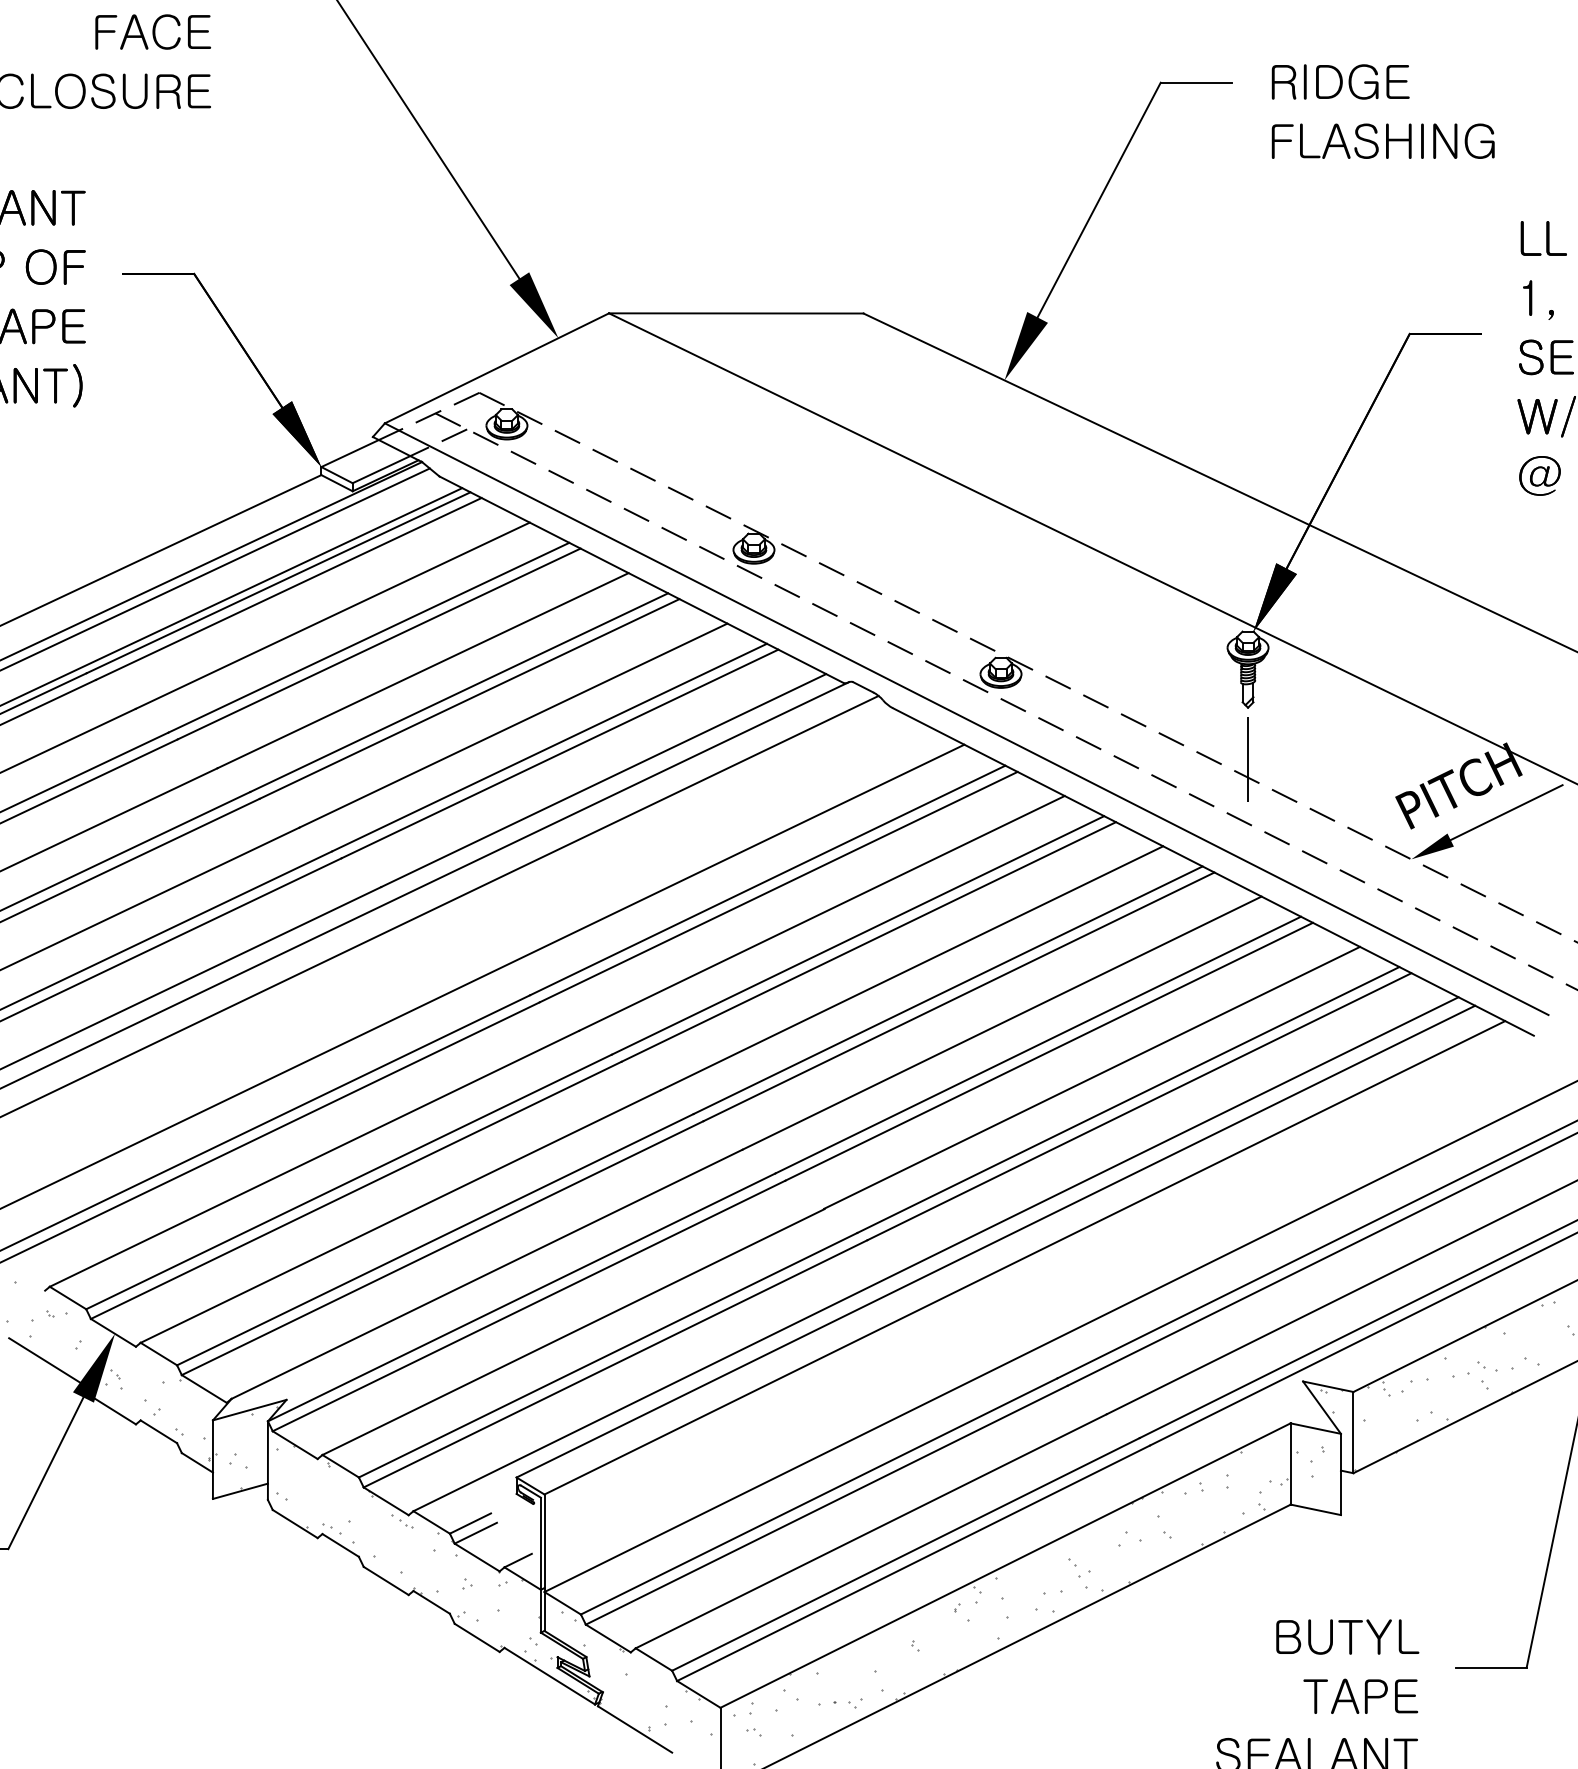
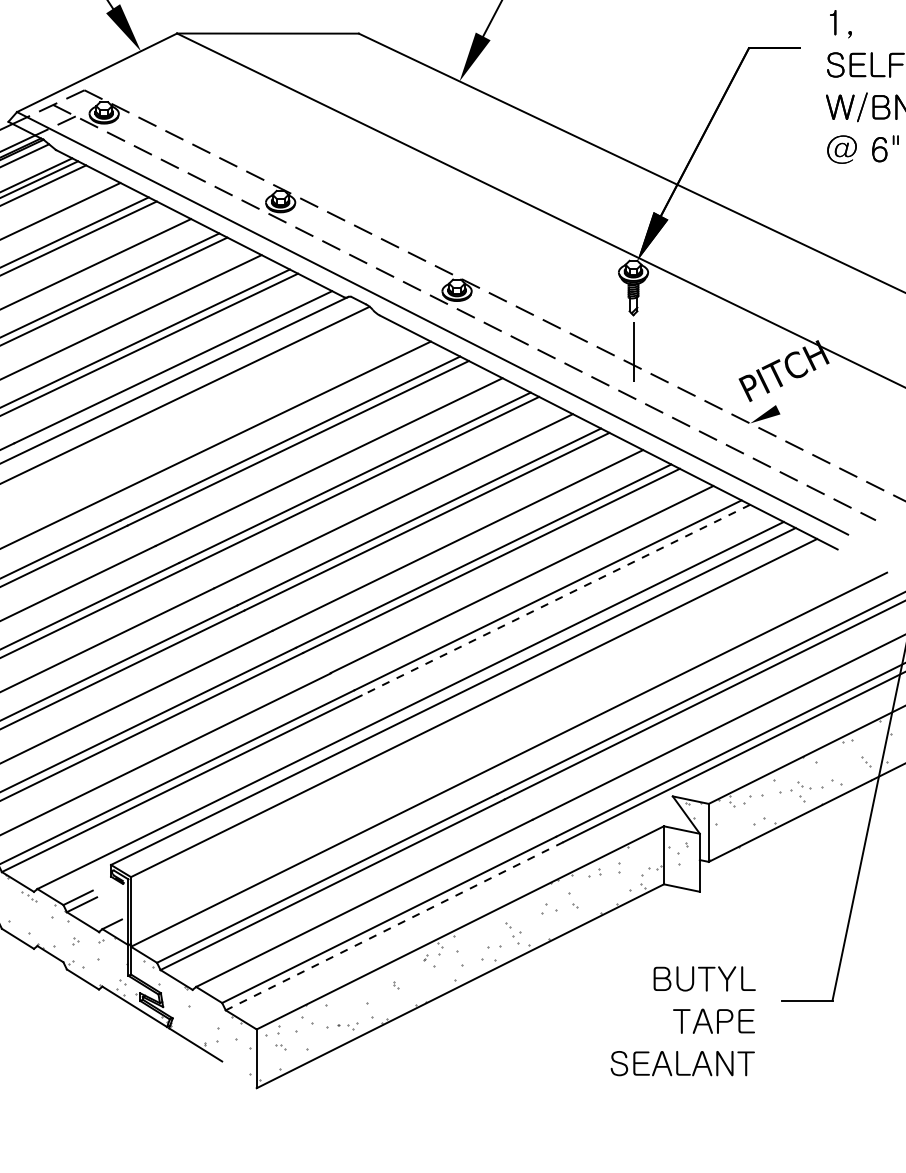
line: (1506, 812) -> (818, 390), removed
line: (1139, 1106) -> (555, 599), solid -> dashed
line: (913, 1563) -> (394, 926), solid -> dashed

